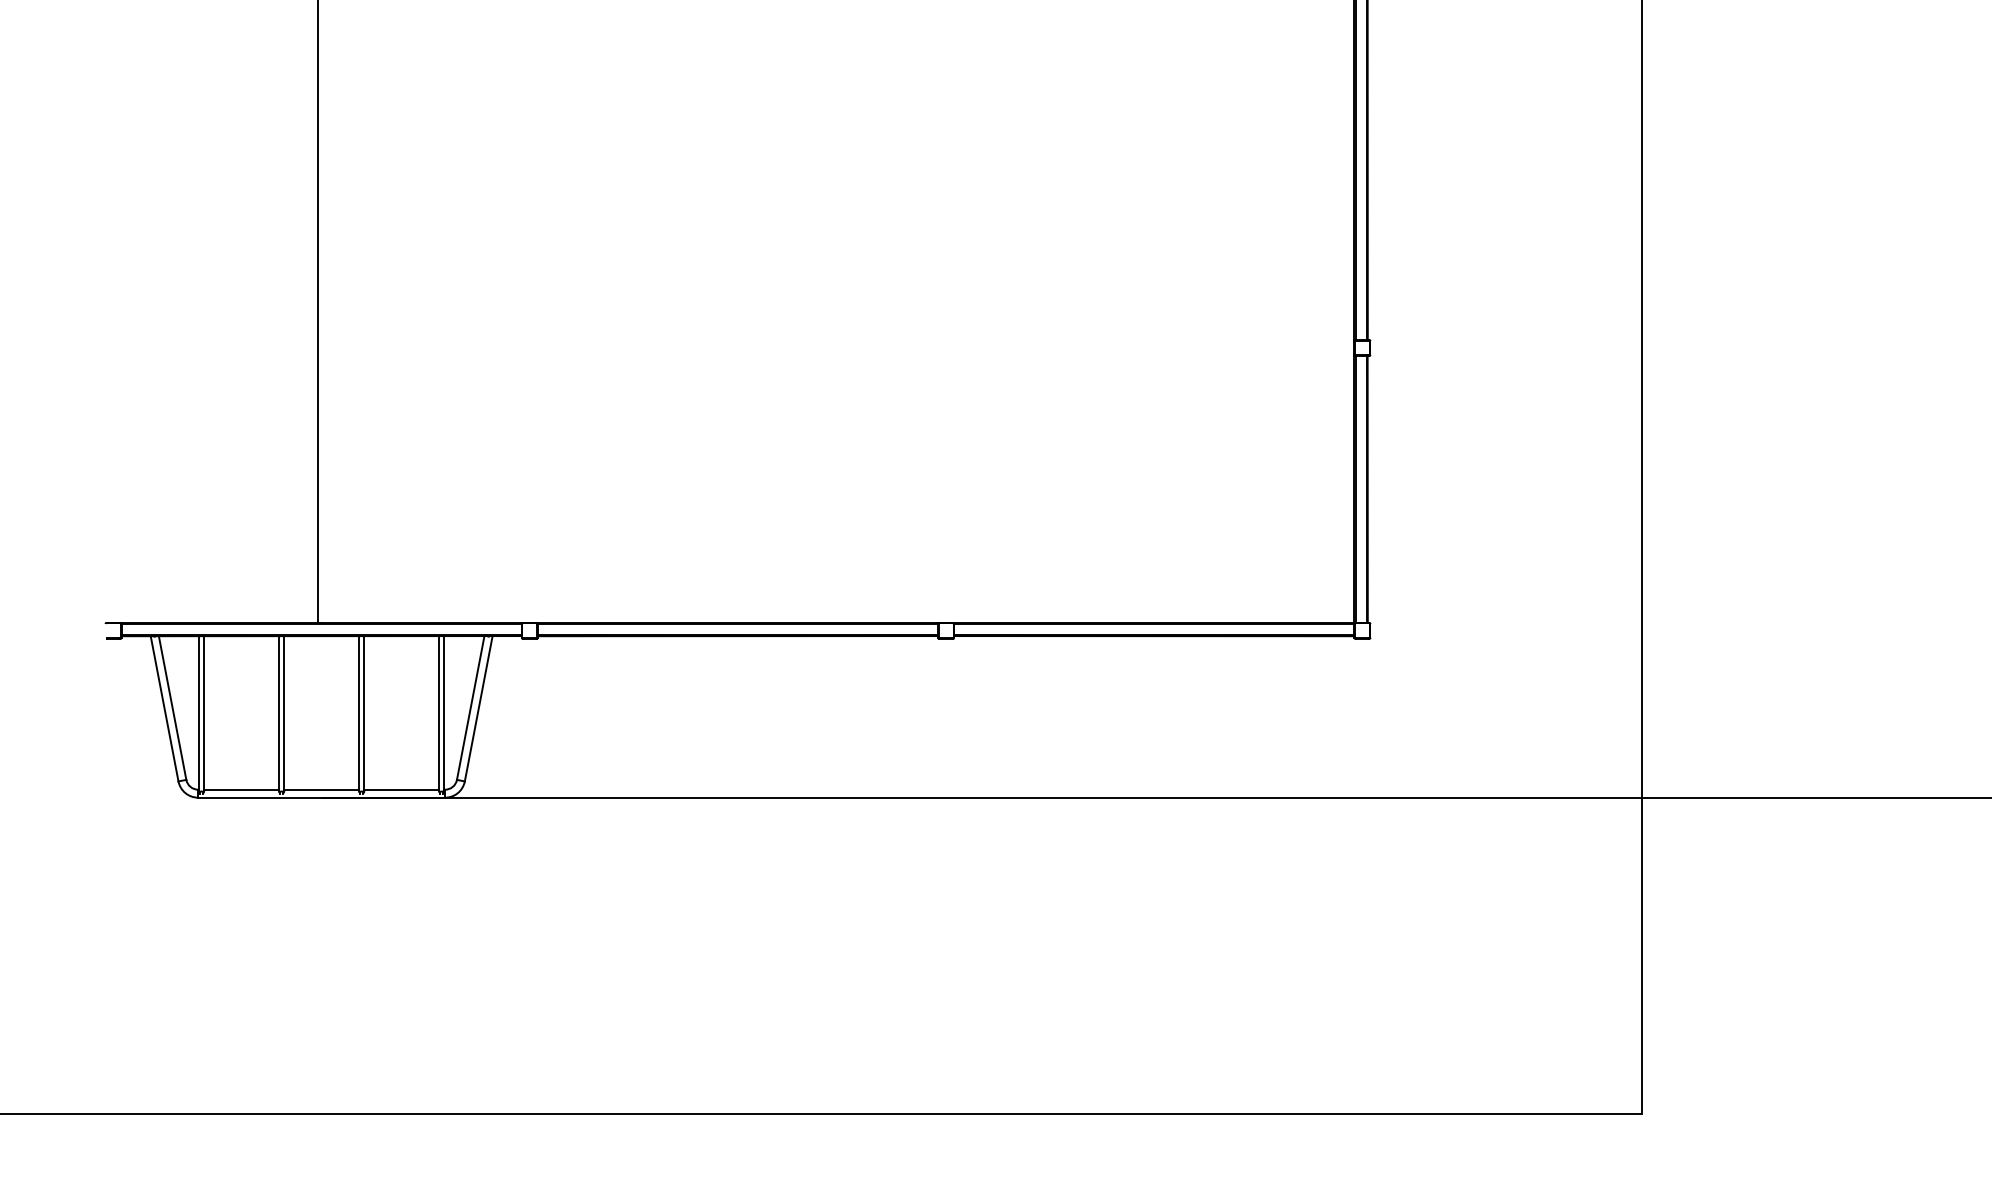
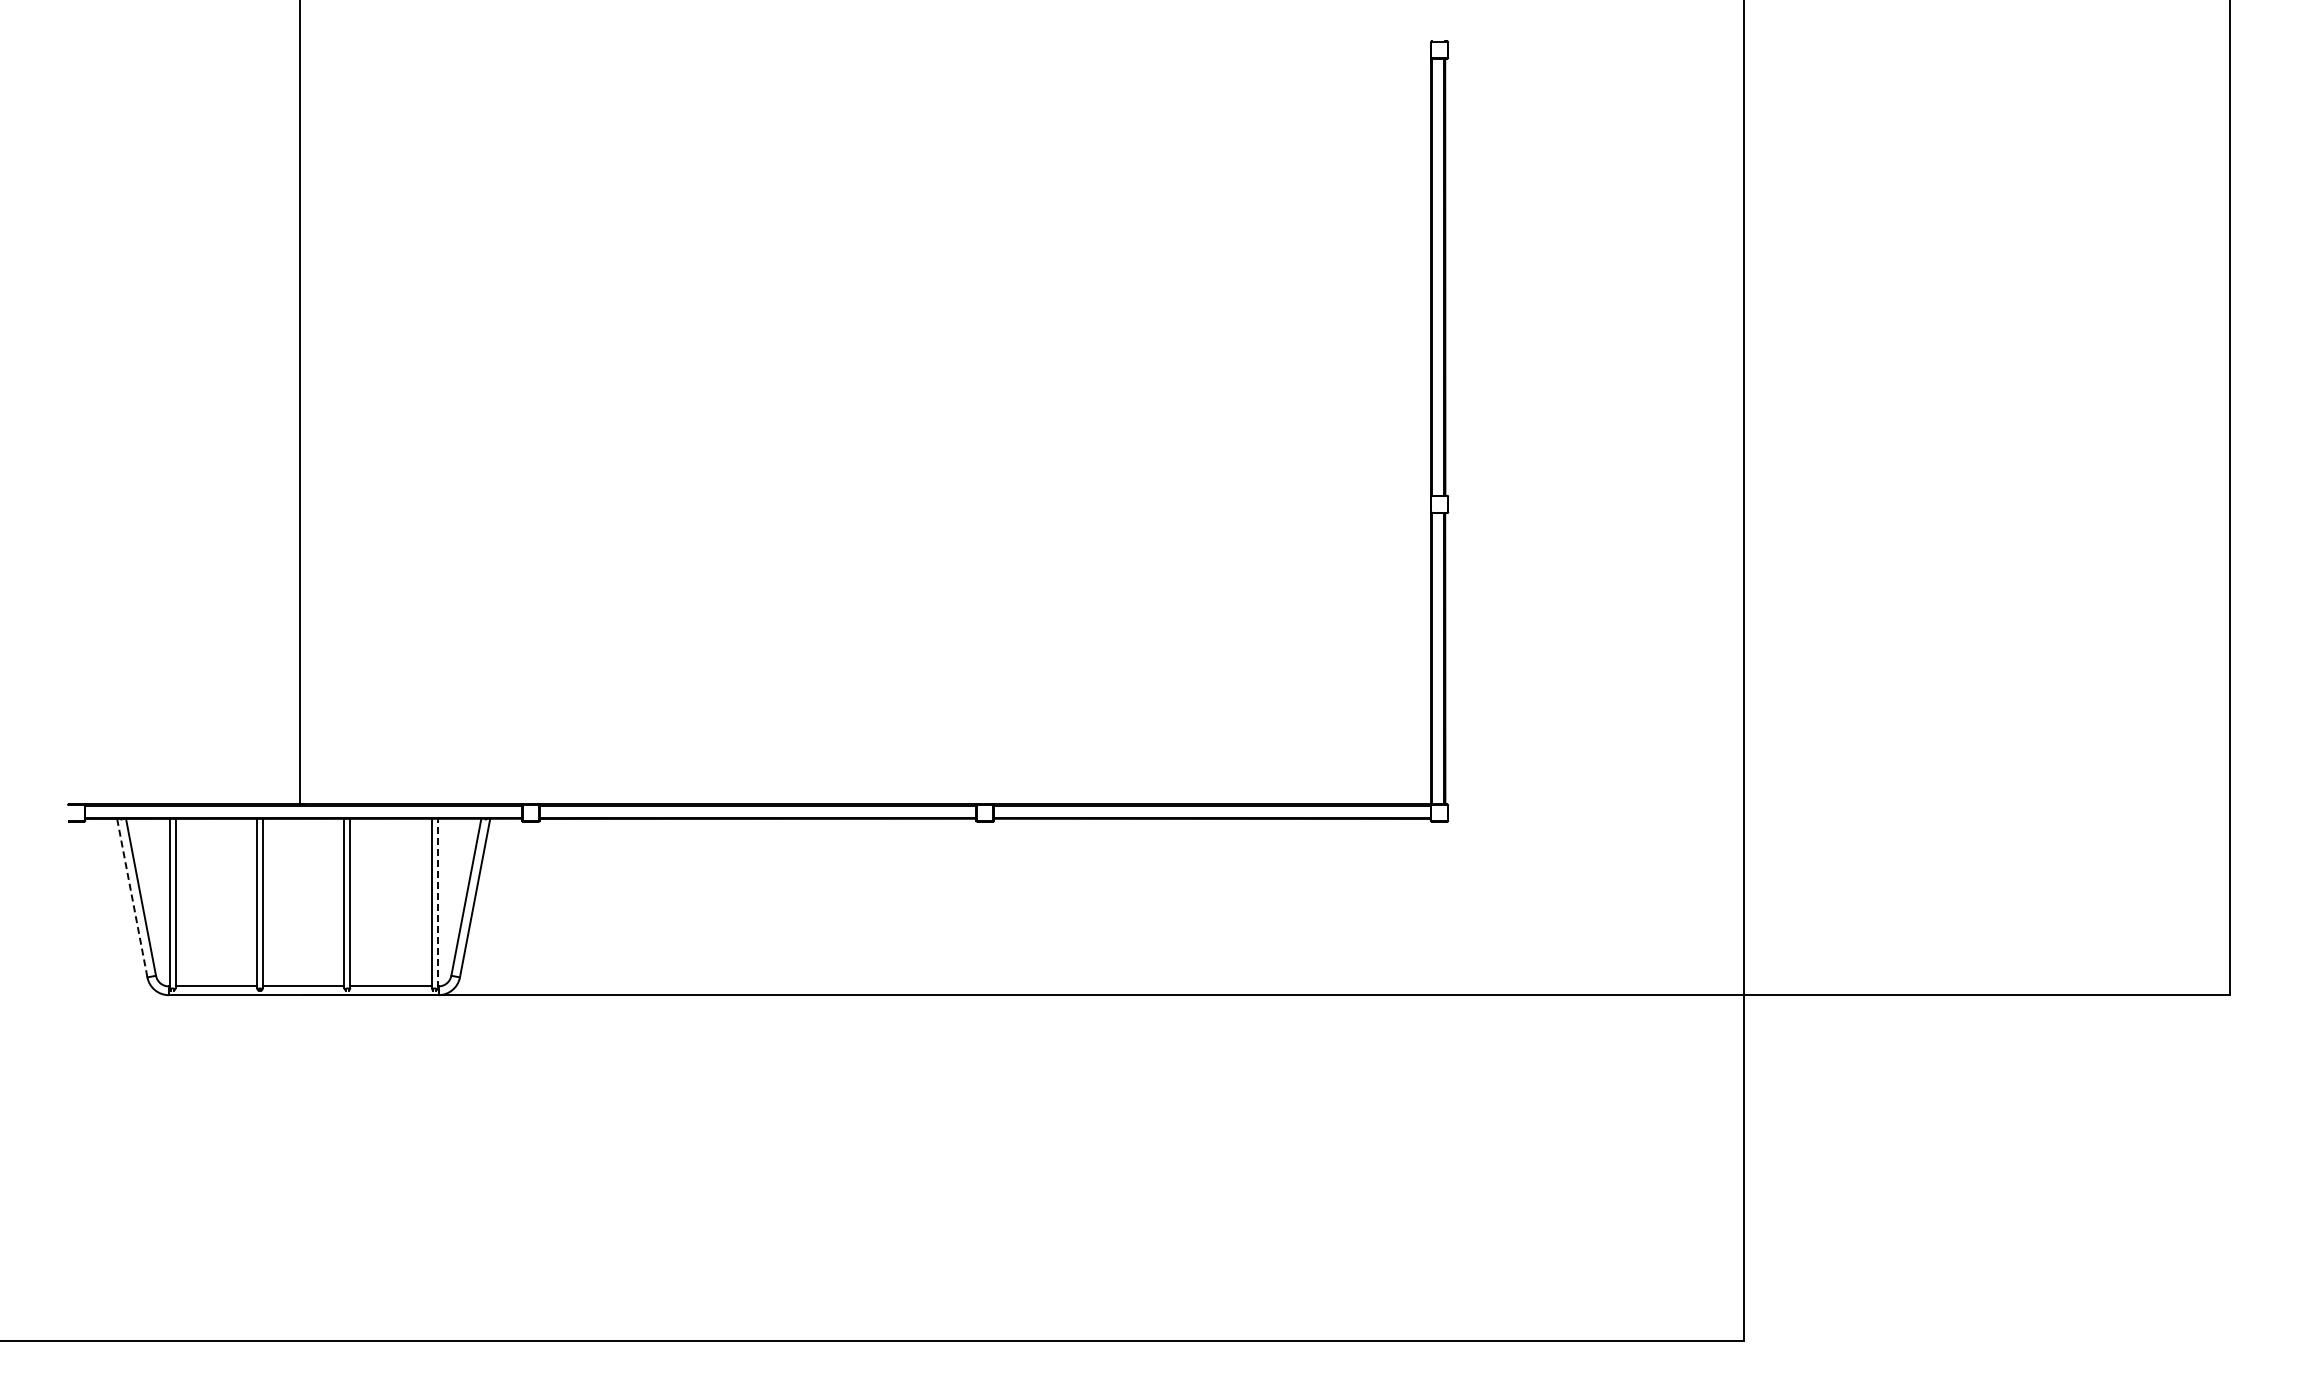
line: (164, 709) -> (132, 898), solid -> dashed
line: (444, 713) -> (437, 903), solid -> dashed

